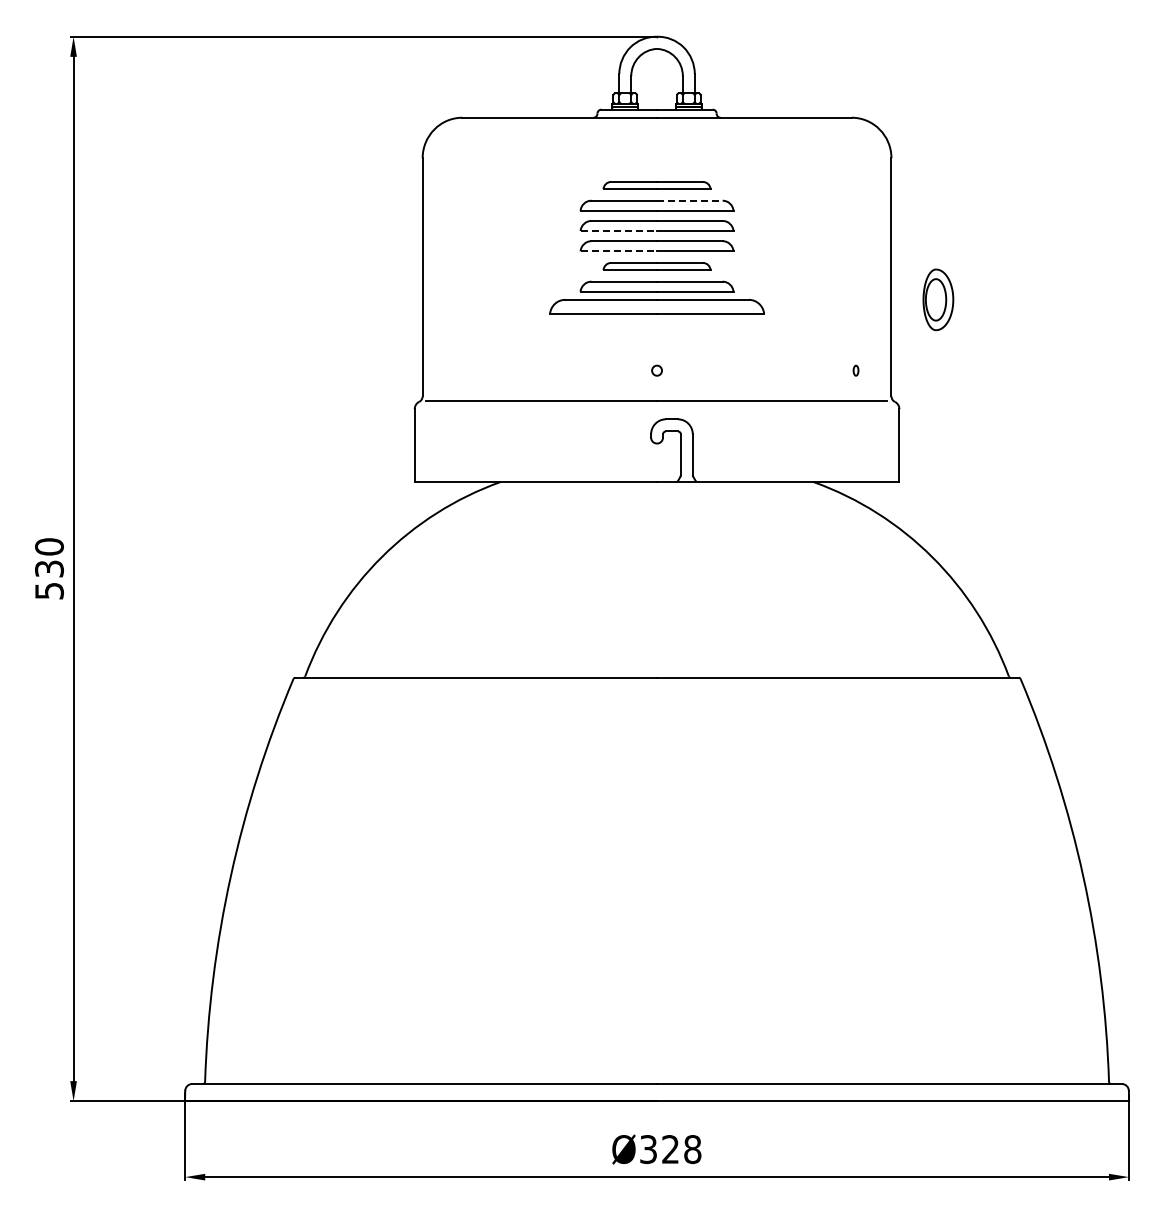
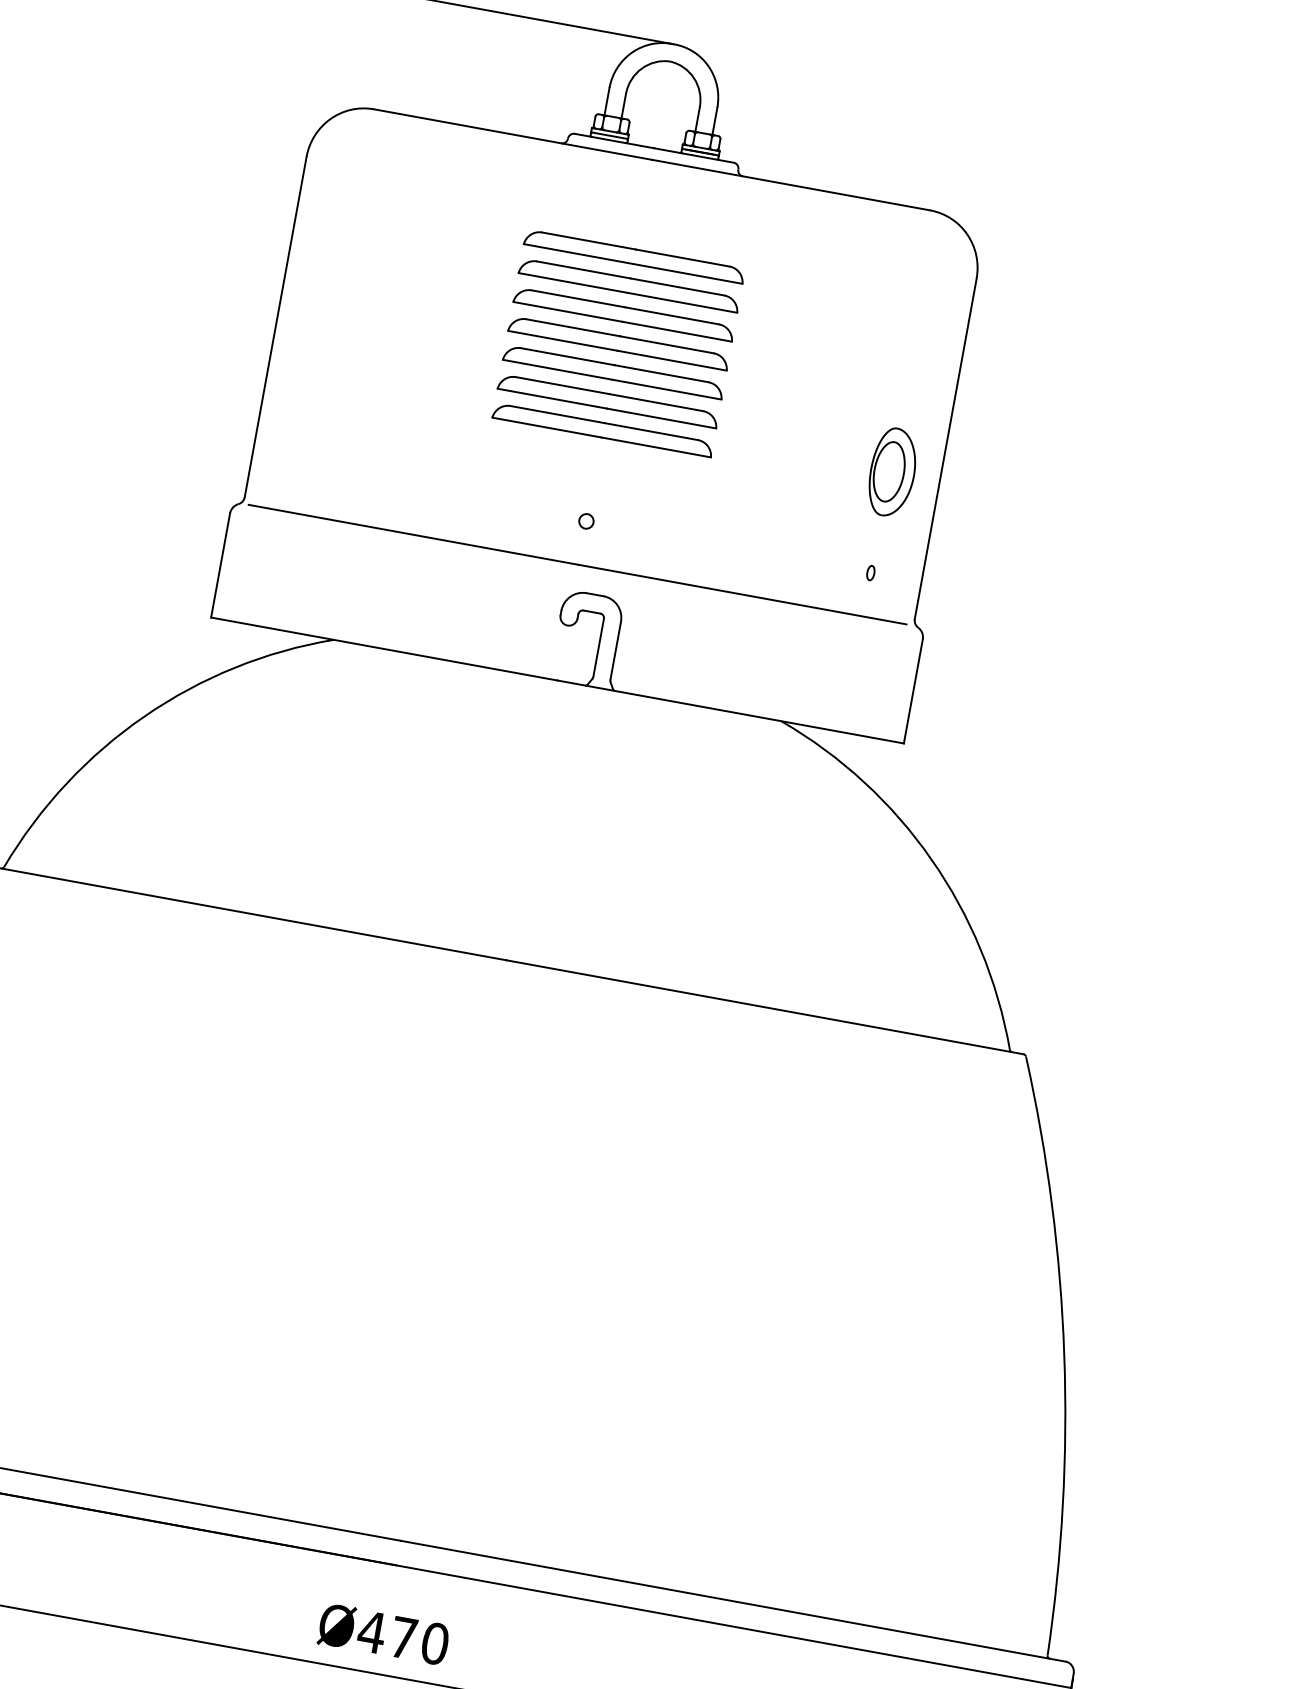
part: (656, 185) -> (633, 256), size x1.43
line: (689, 200) -> (677, 286), dashed -> solid
line: (619, 231) -> (568, 312), dashed -> solid
line: (619, 251) -> (563, 341), dashed -> solid
part: (656, 266) -> (612, 372), size x1.43
part: (938, 299) -> (892, 471), moved
part: (656, 306) -> (602, 429), size x0.71
text: (670, 1149) -> (403, 1637), Ø328 -> Ø470

